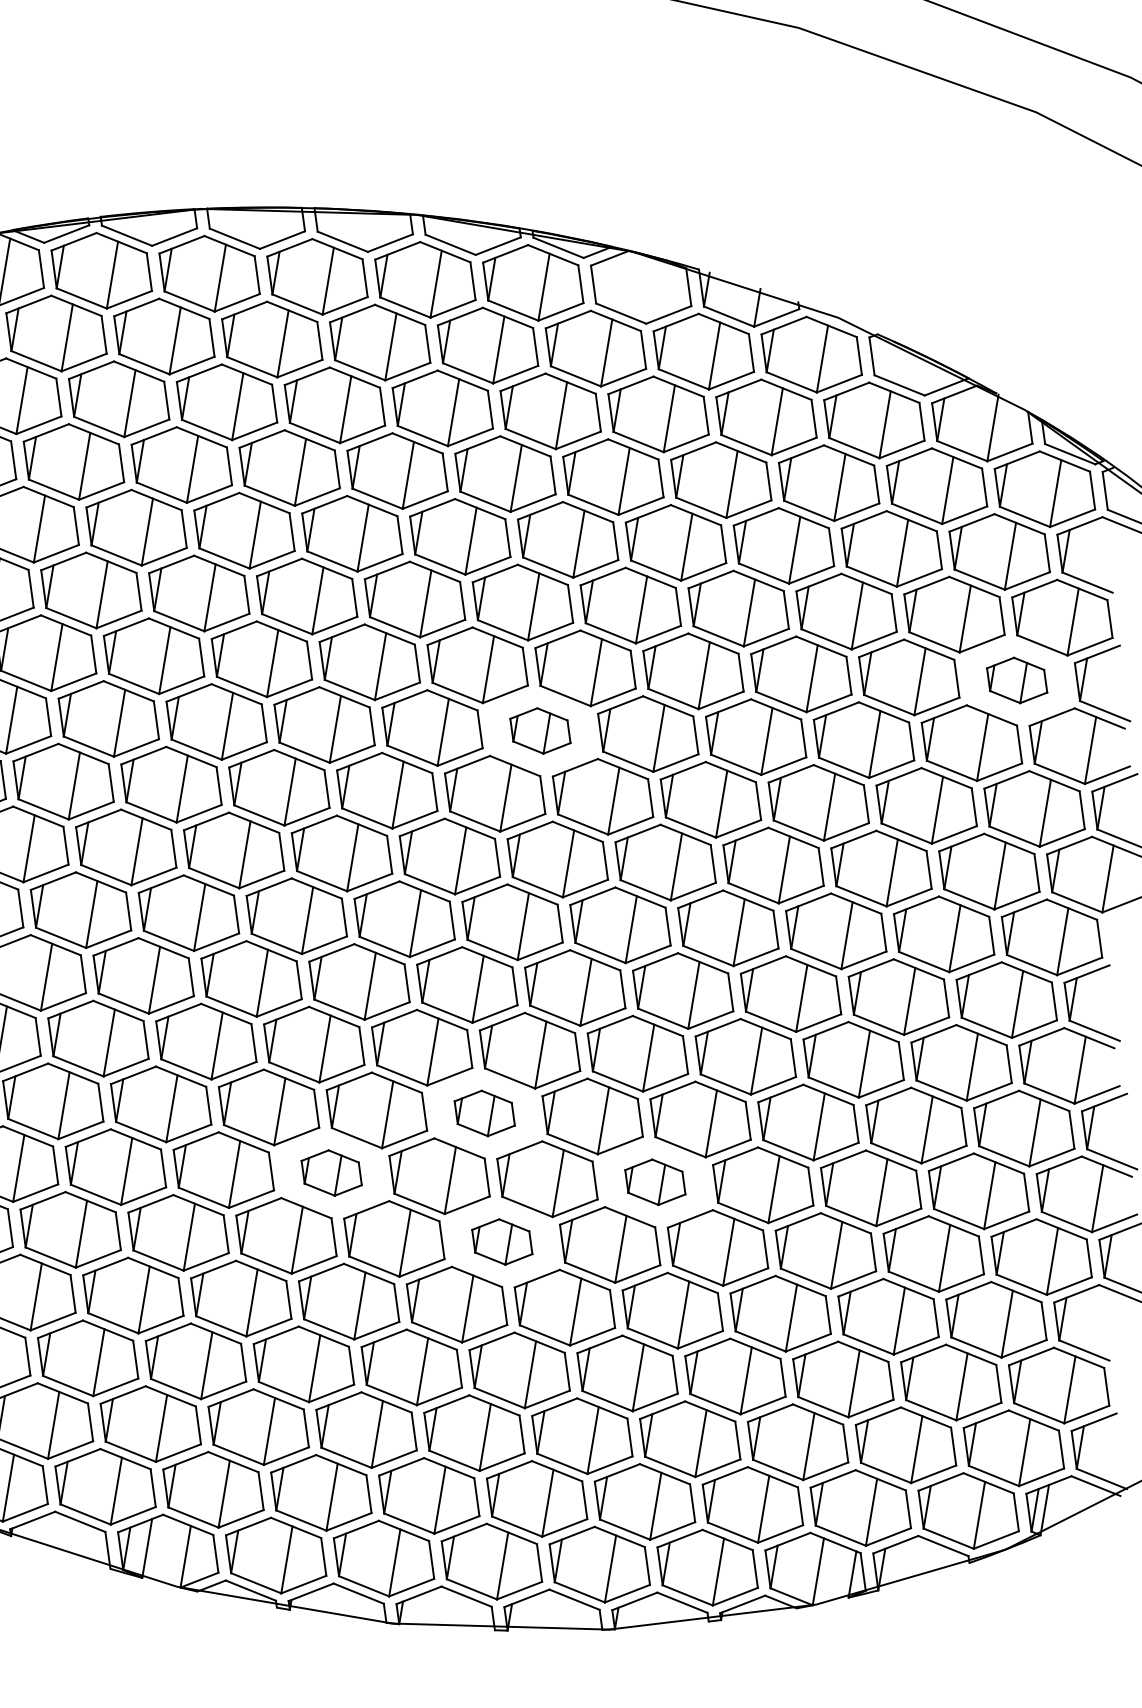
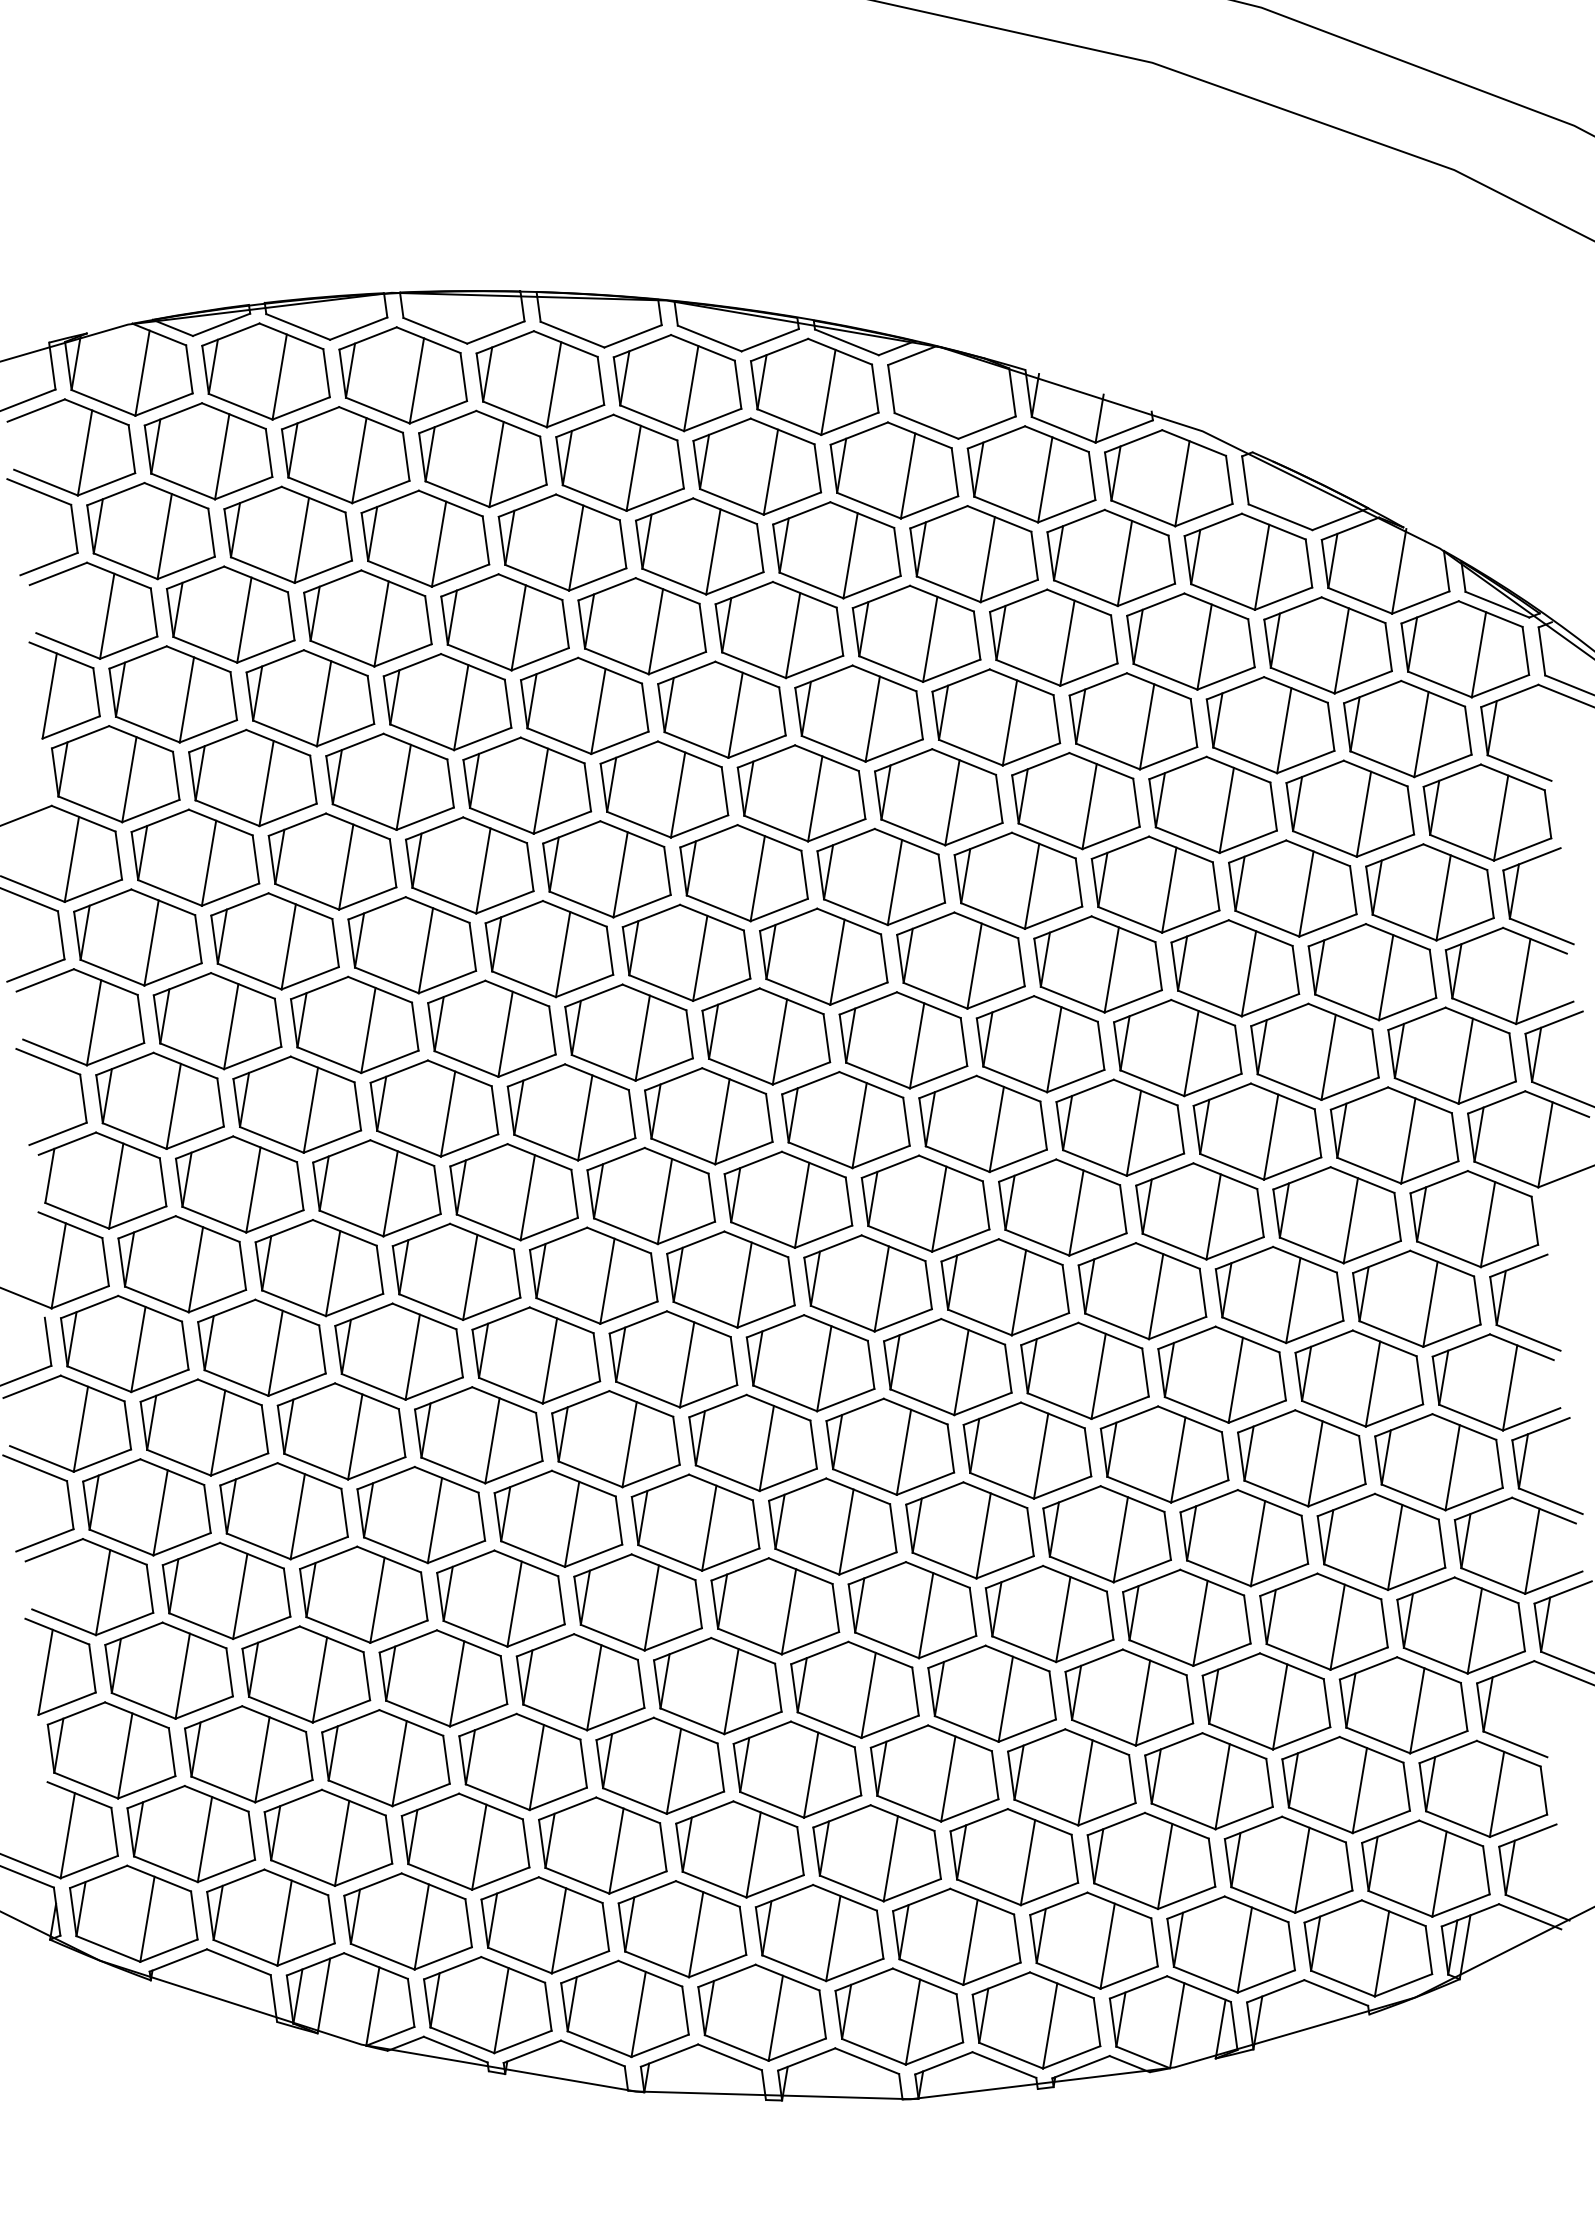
part: (1016, 680) -> (1429, 892), size x1.67
part: (540, 730) -> (823, 956), size x1.67
part: (484, 1113) -> (752, 1442), size x1.67
part: (331, 1172) -> (558, 1518), size x1.67
part: (654, 1182) -> (969, 1530), size x1.67
part: (502, 1242) -> (775, 1606), size x1.67

